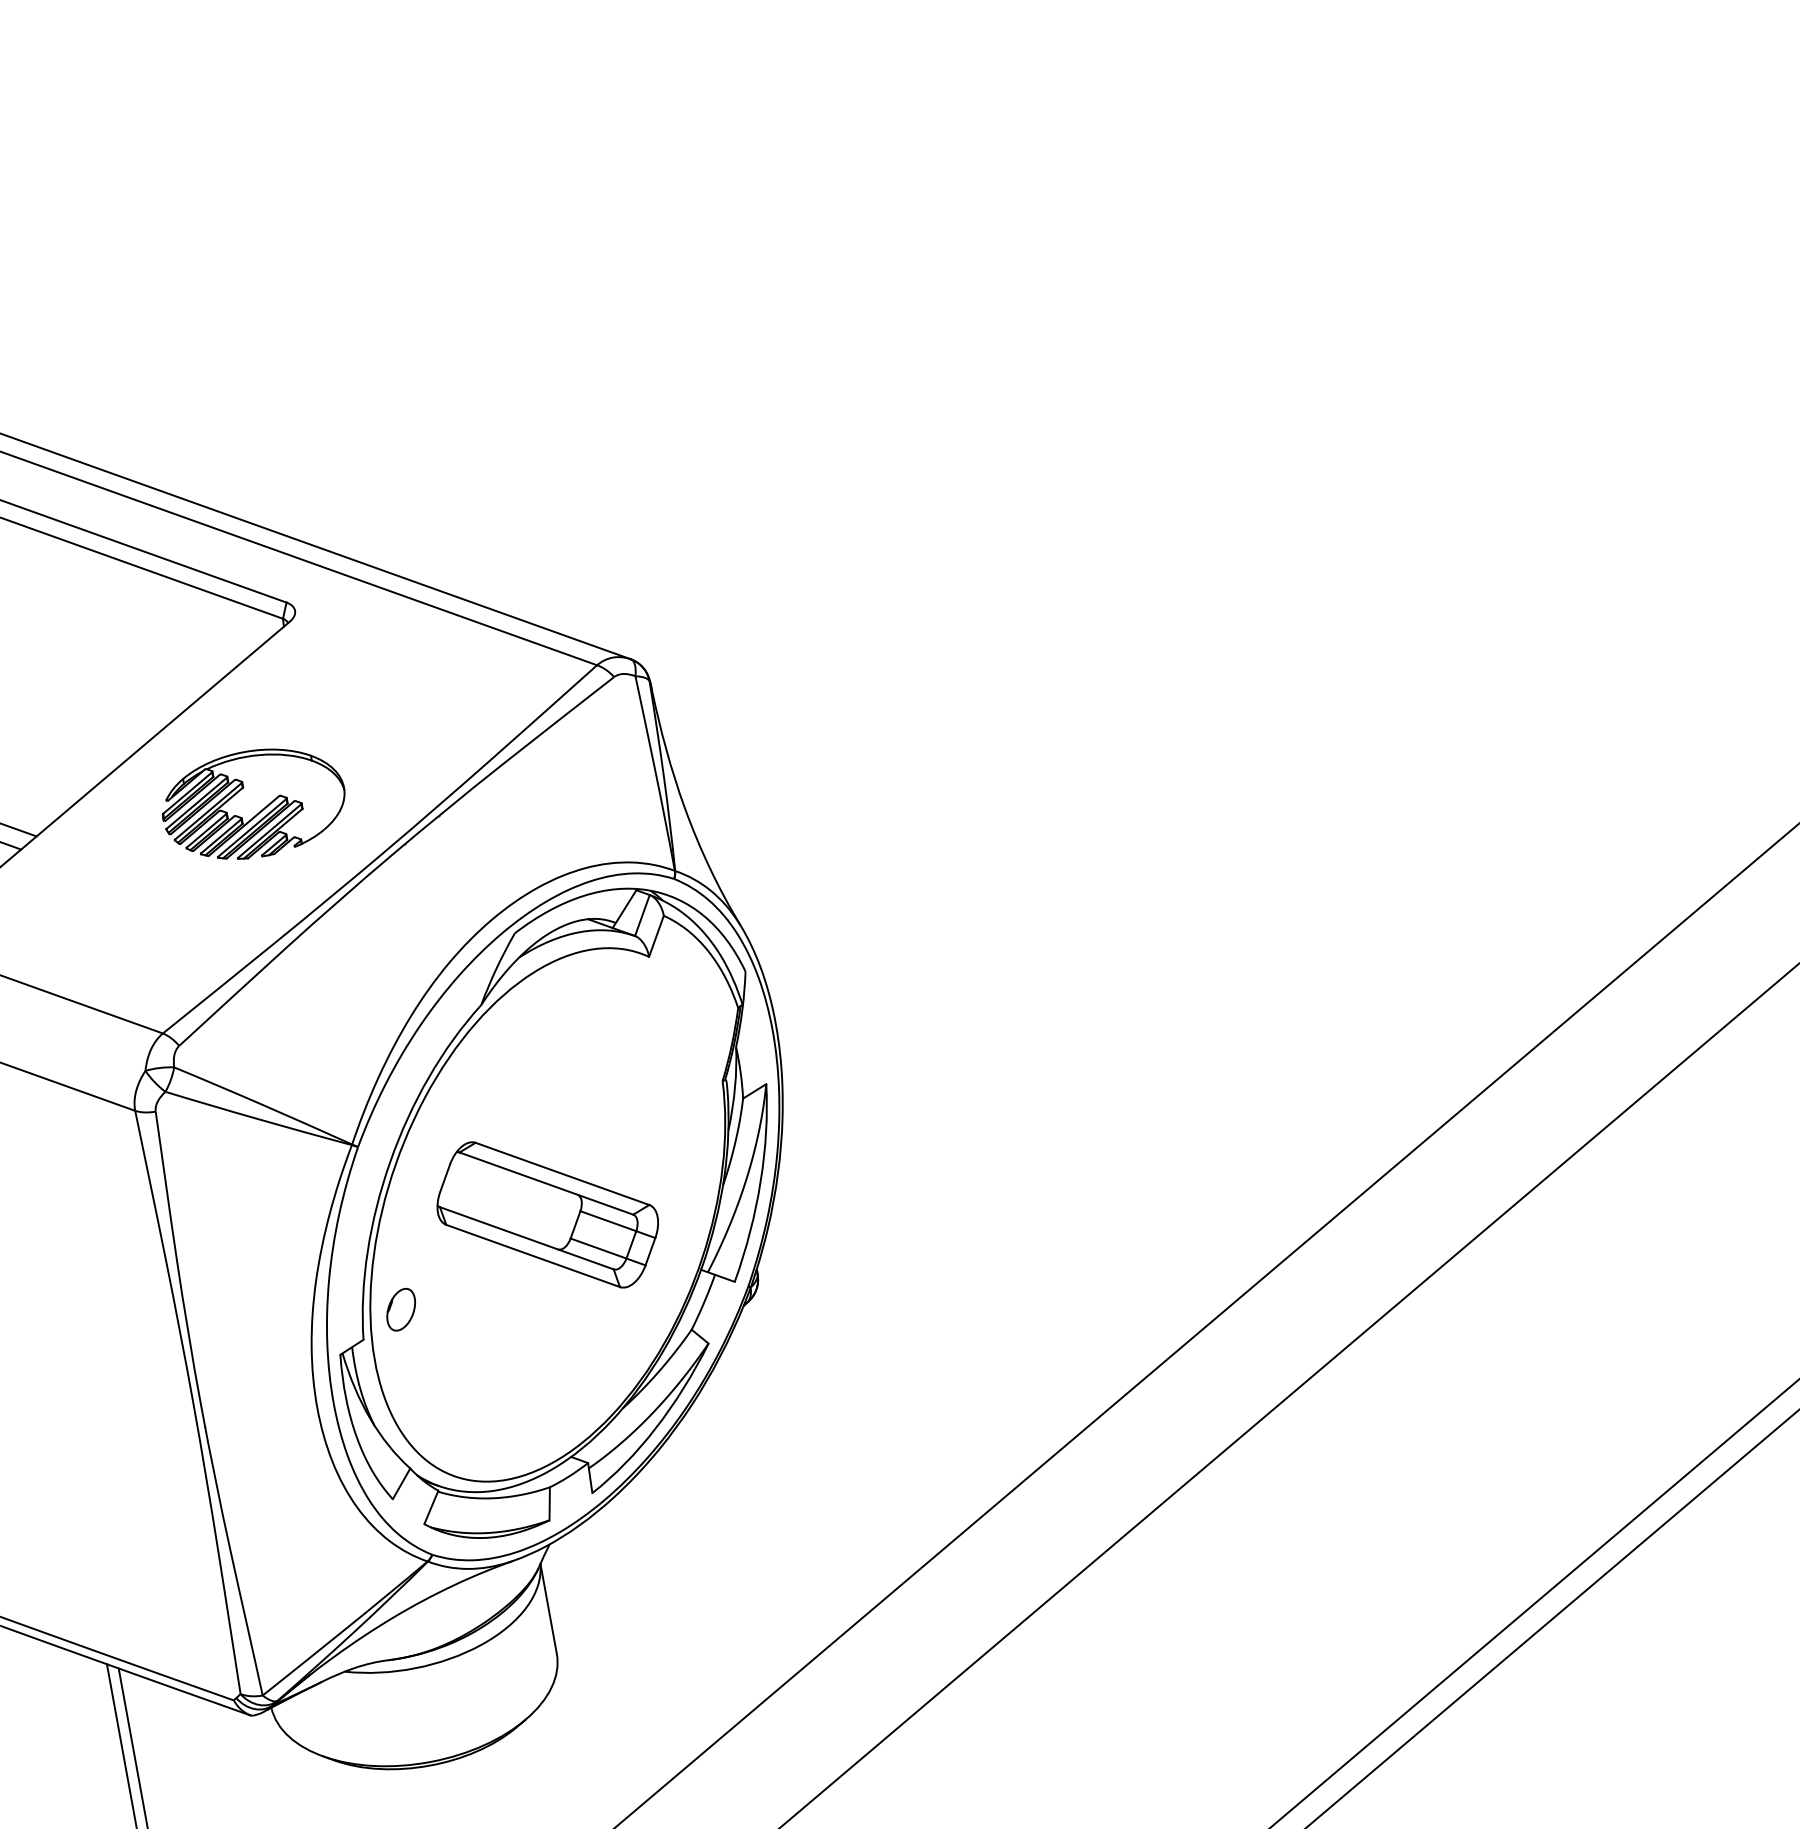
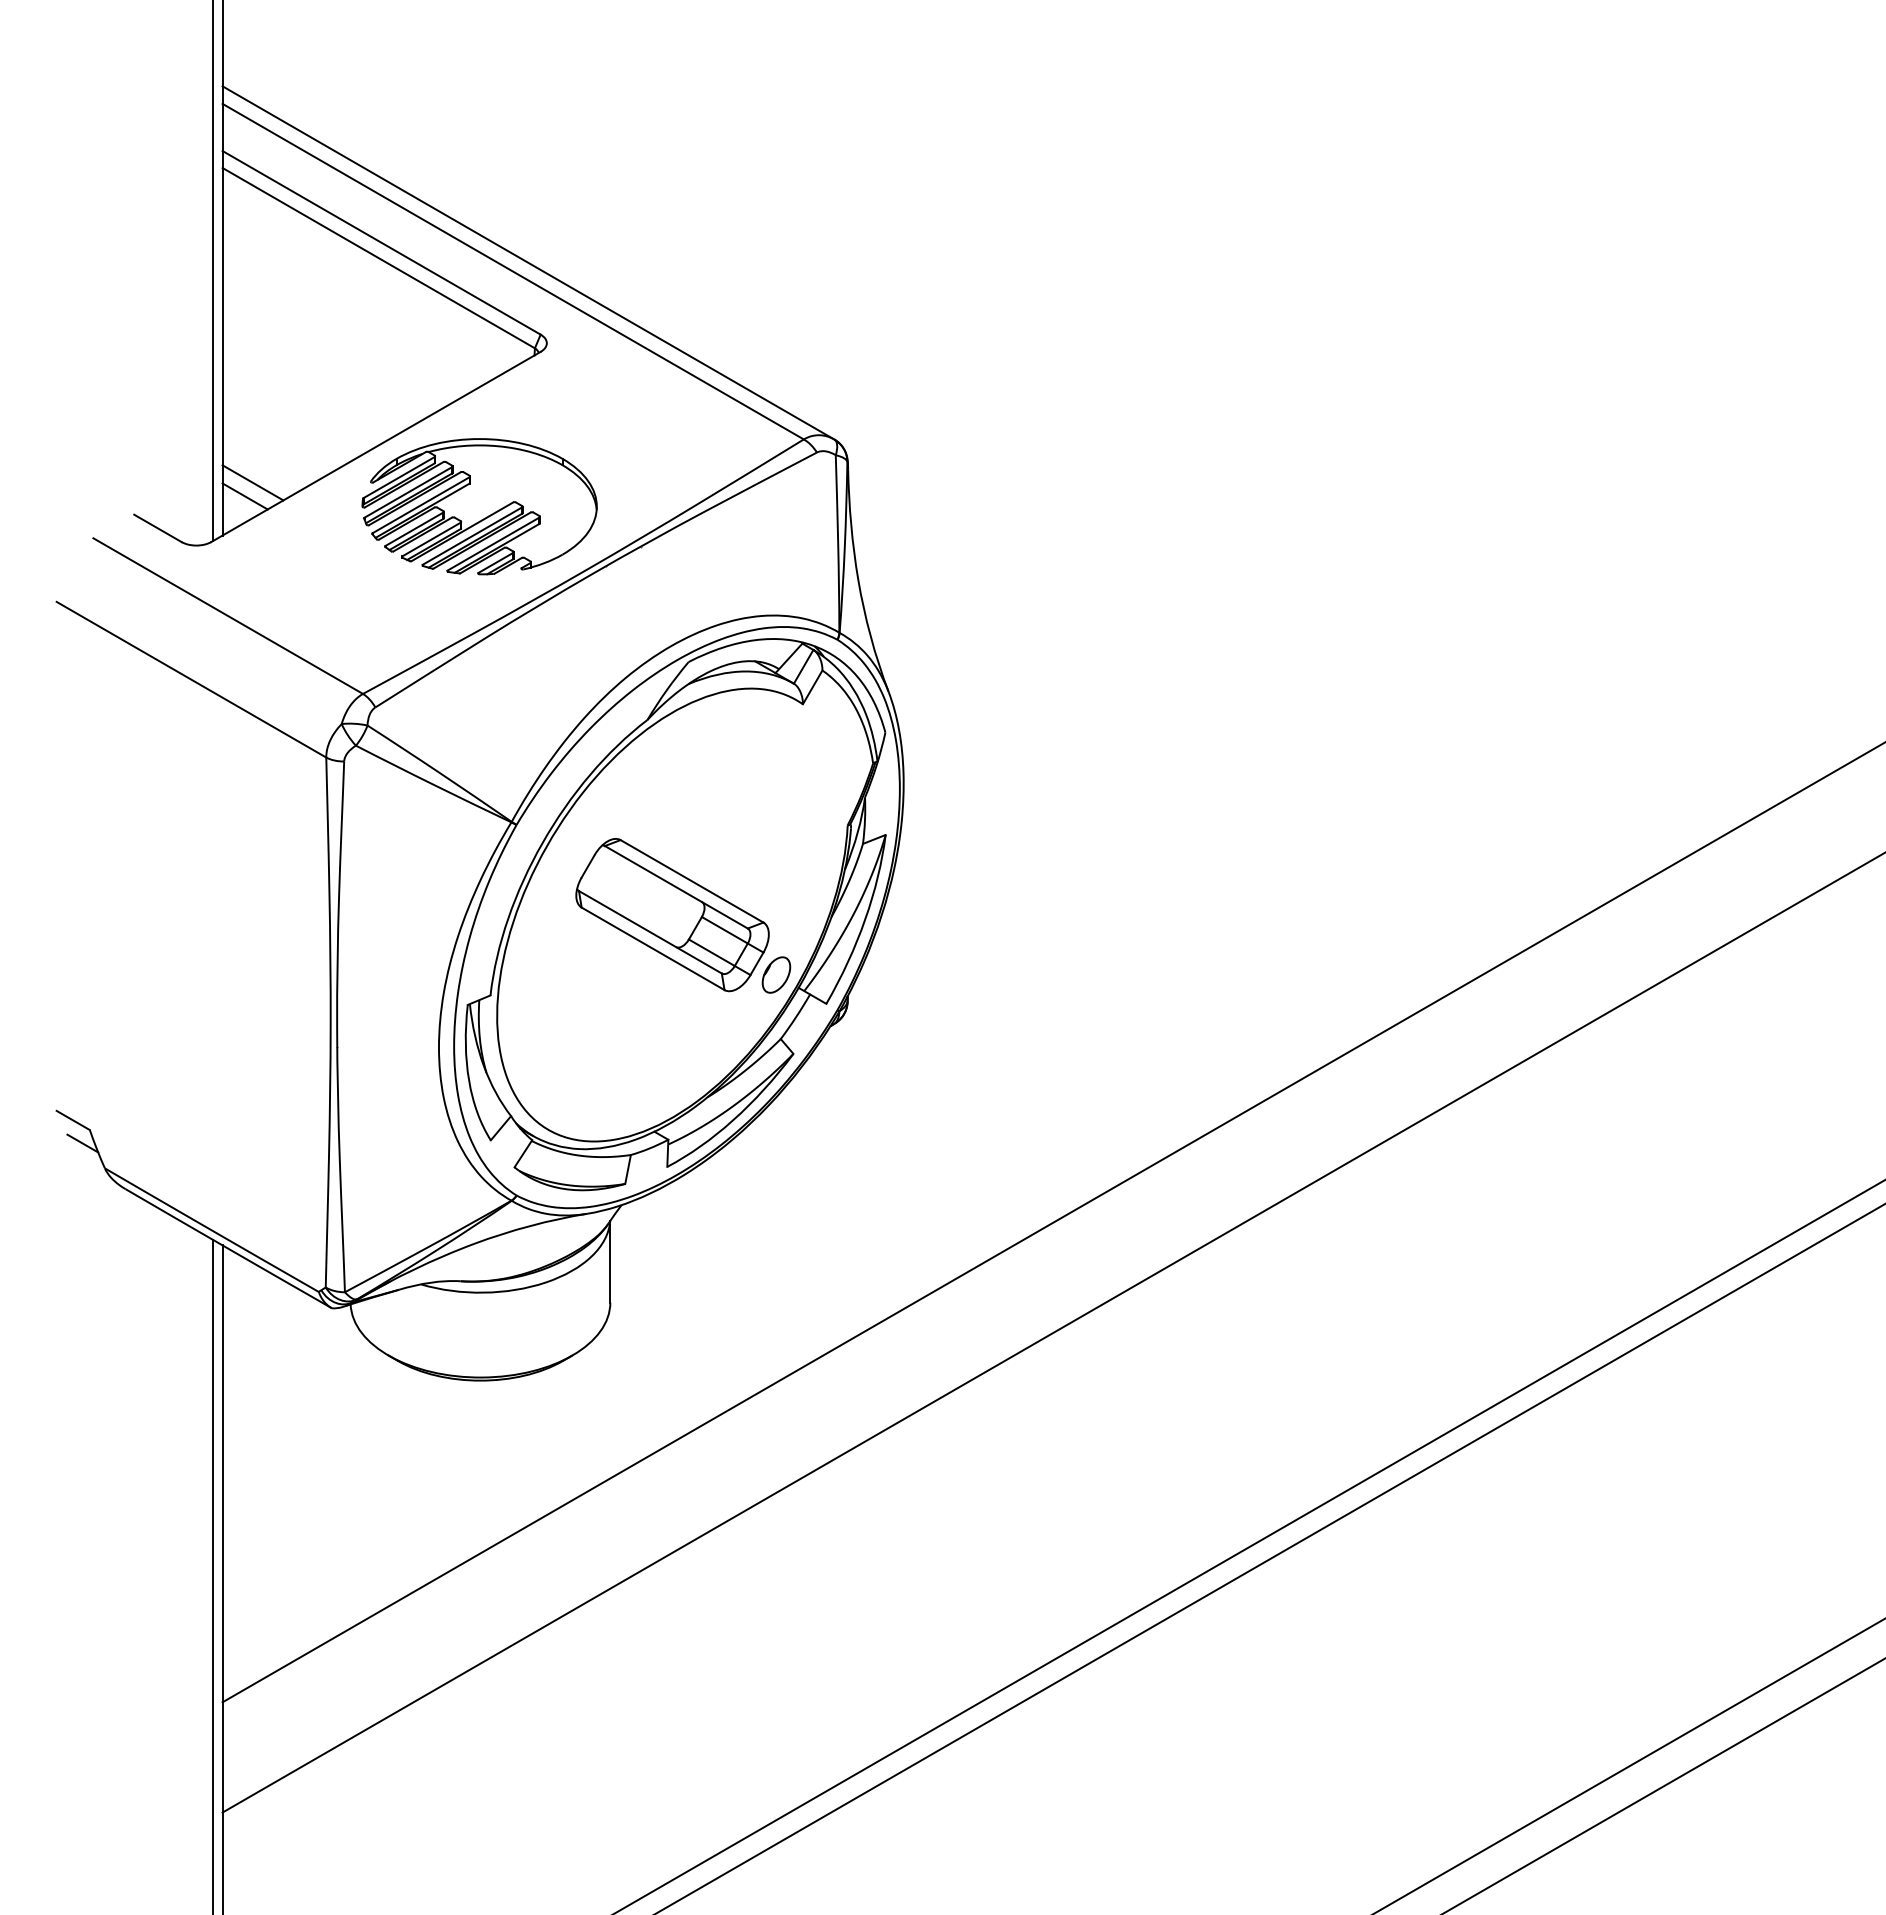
part: (253, 803) -> (479, 506), size x1.43
part: (401, 1309) -> (776, 974), moved

